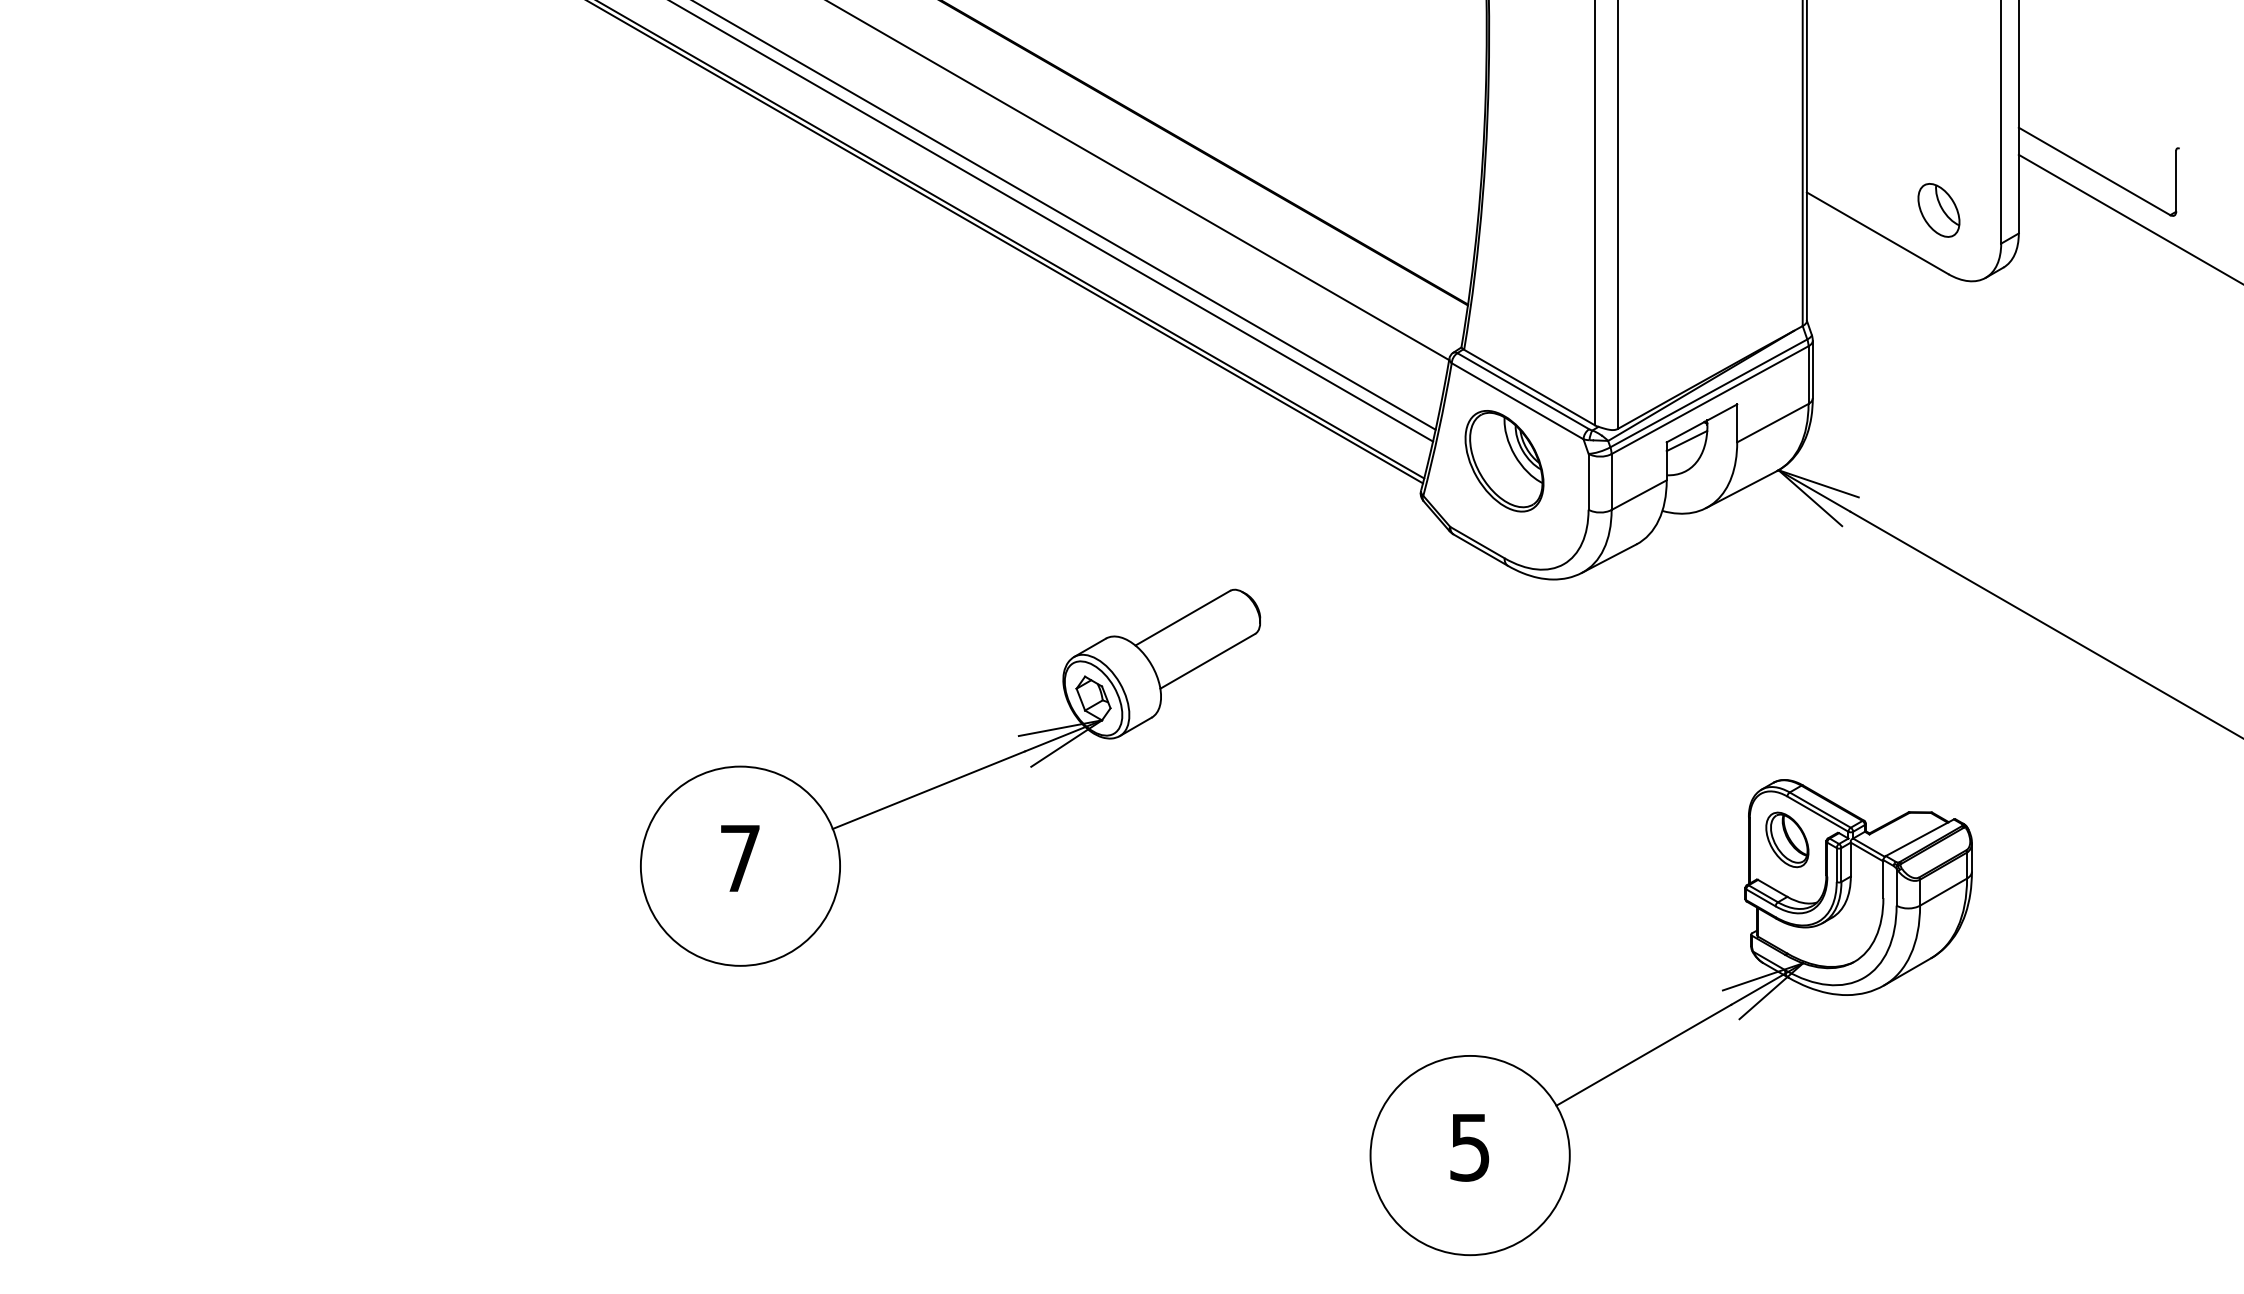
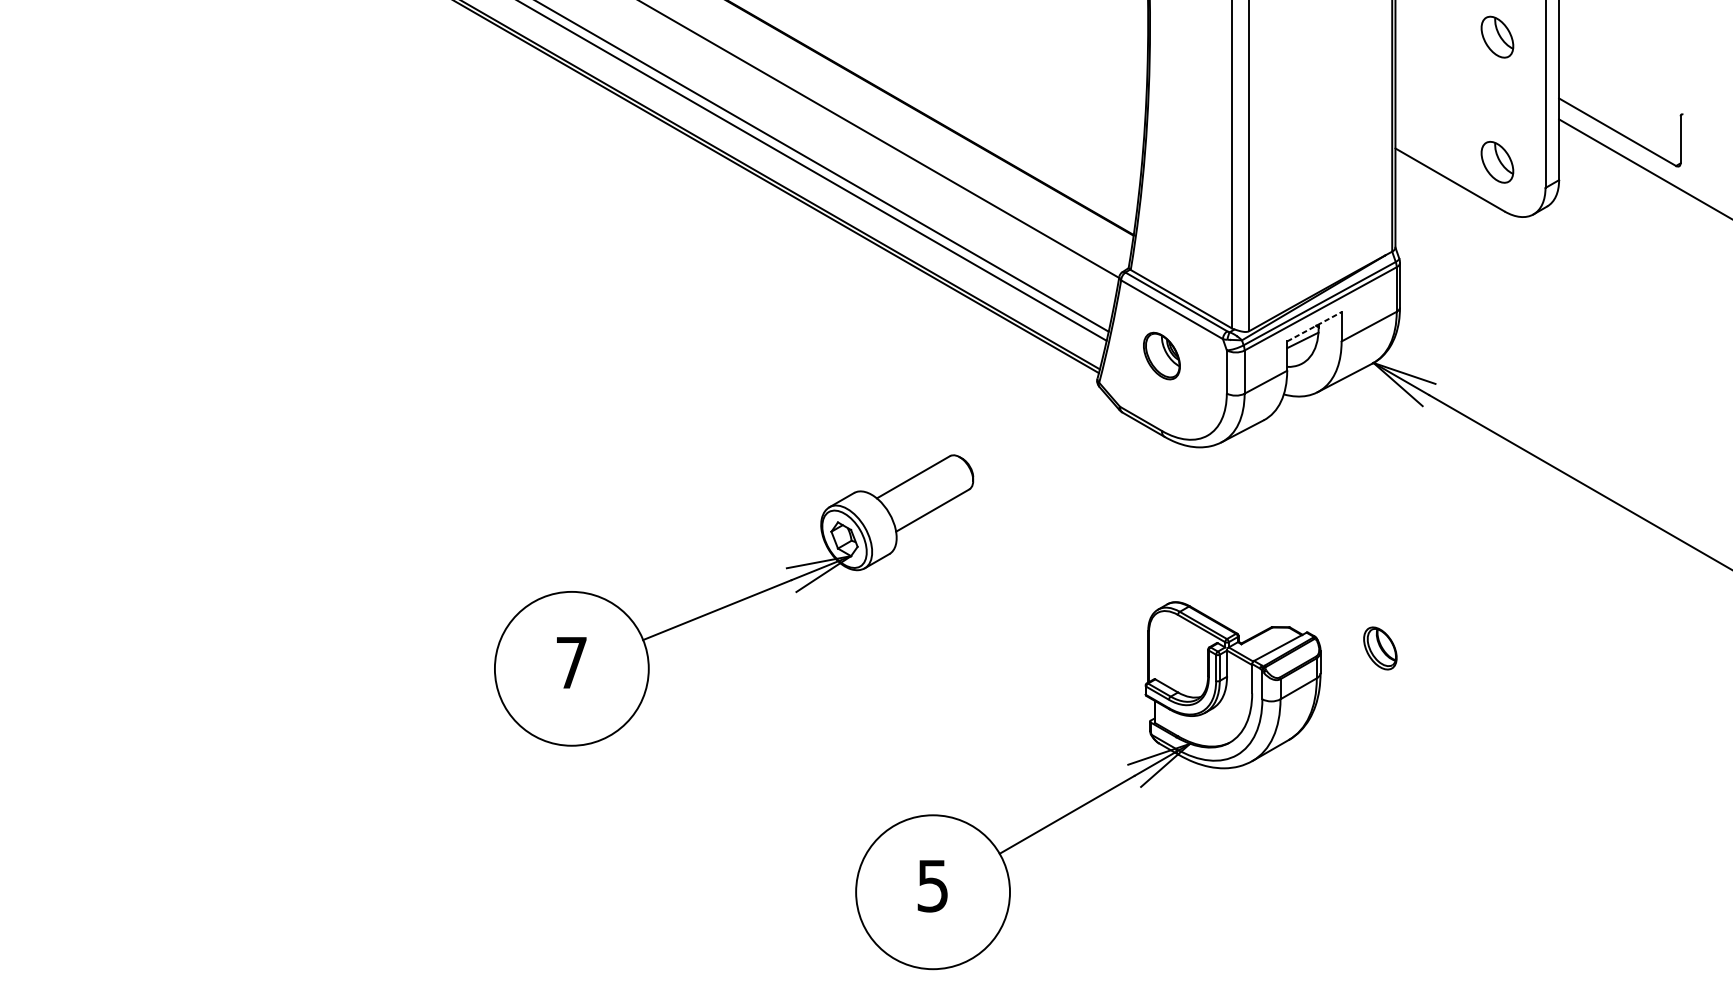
part: (1938, 48) -> (1497, 37), added
line: (1702, 423) -> (1314, 326), solid -> dashed
part: (1504, 461) -> (1161, 356), size x0.6
part: (1679, 1033) -> (1094, 797), moved

